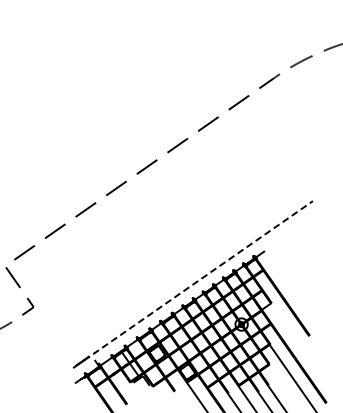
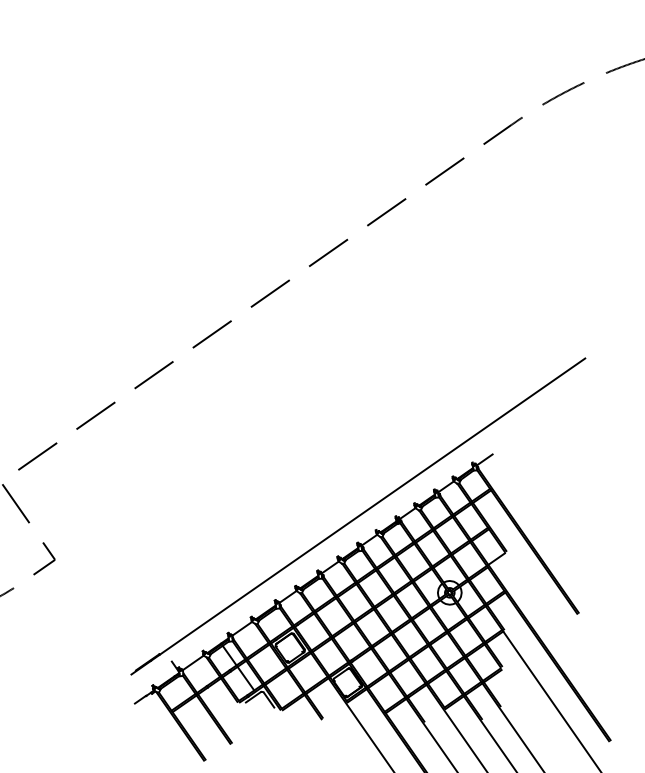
line: (198, 280) -> (367, 509), dashed -> solid

